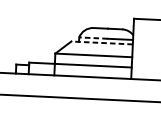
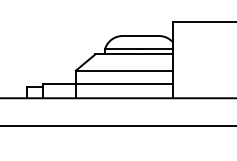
line: (92, 37) -> (122, 48), dashed -> solid
line: (102, 43) -> (134, 54), dashed -> solid

